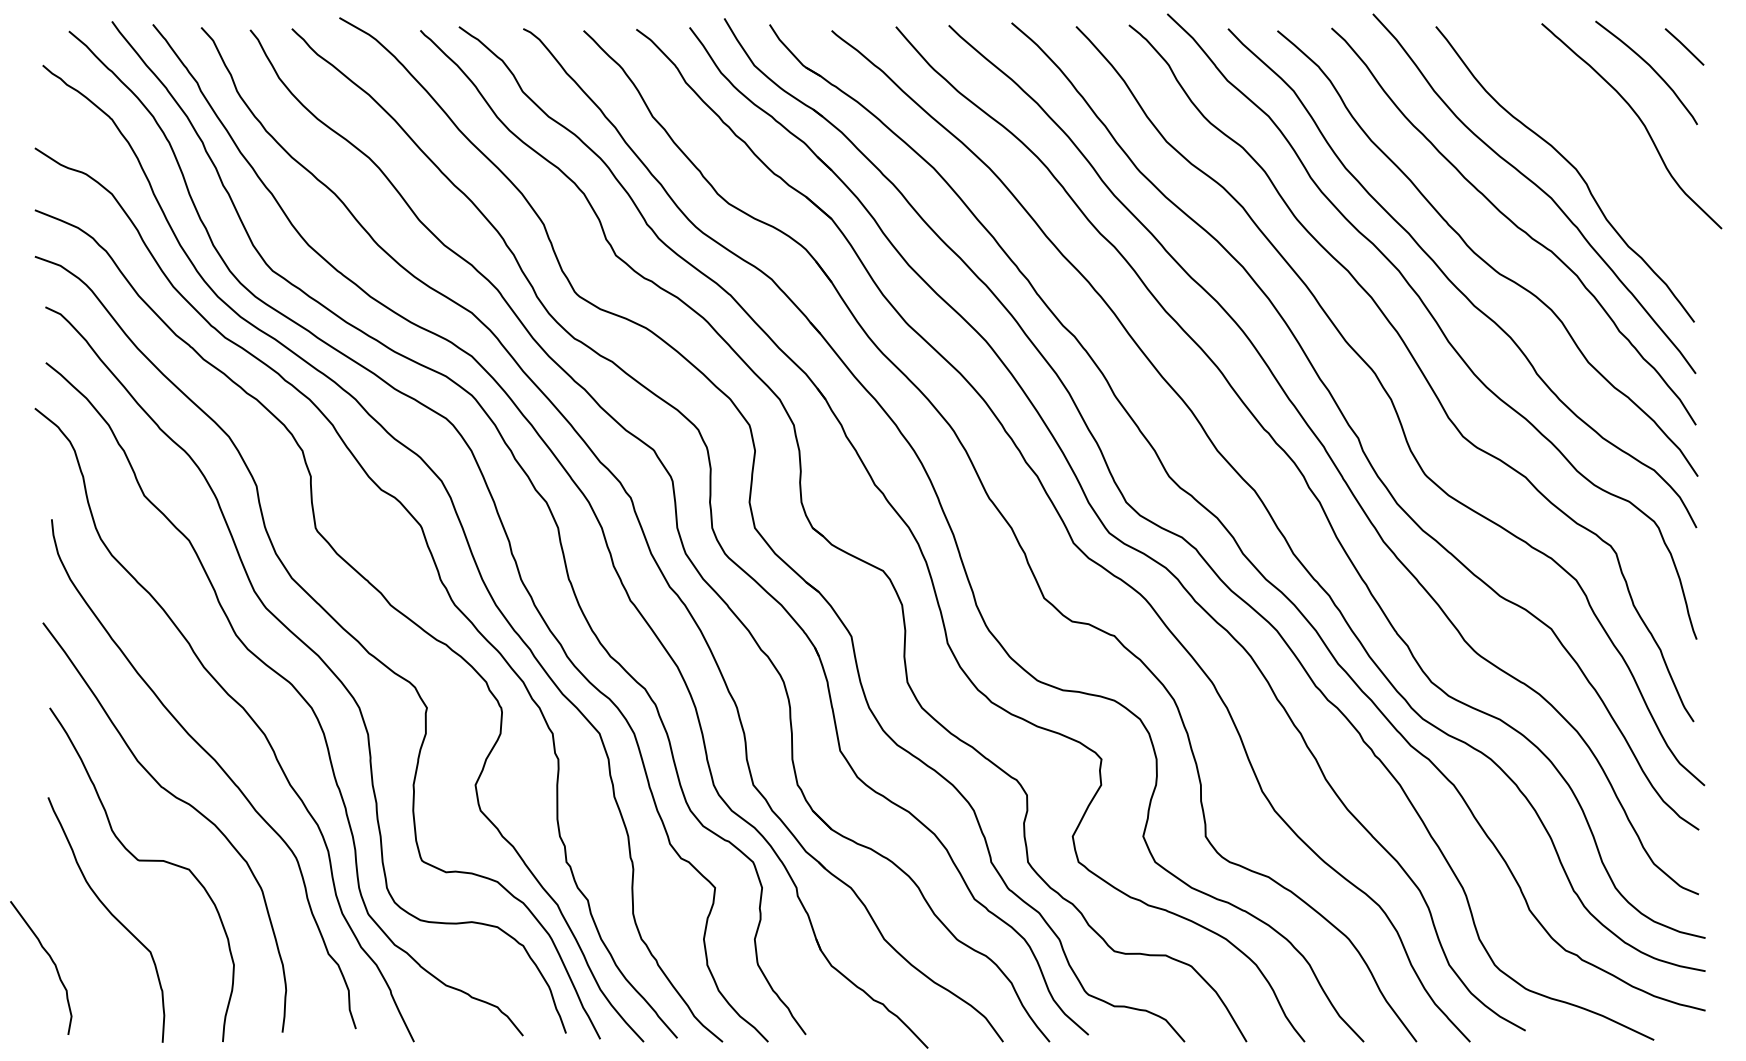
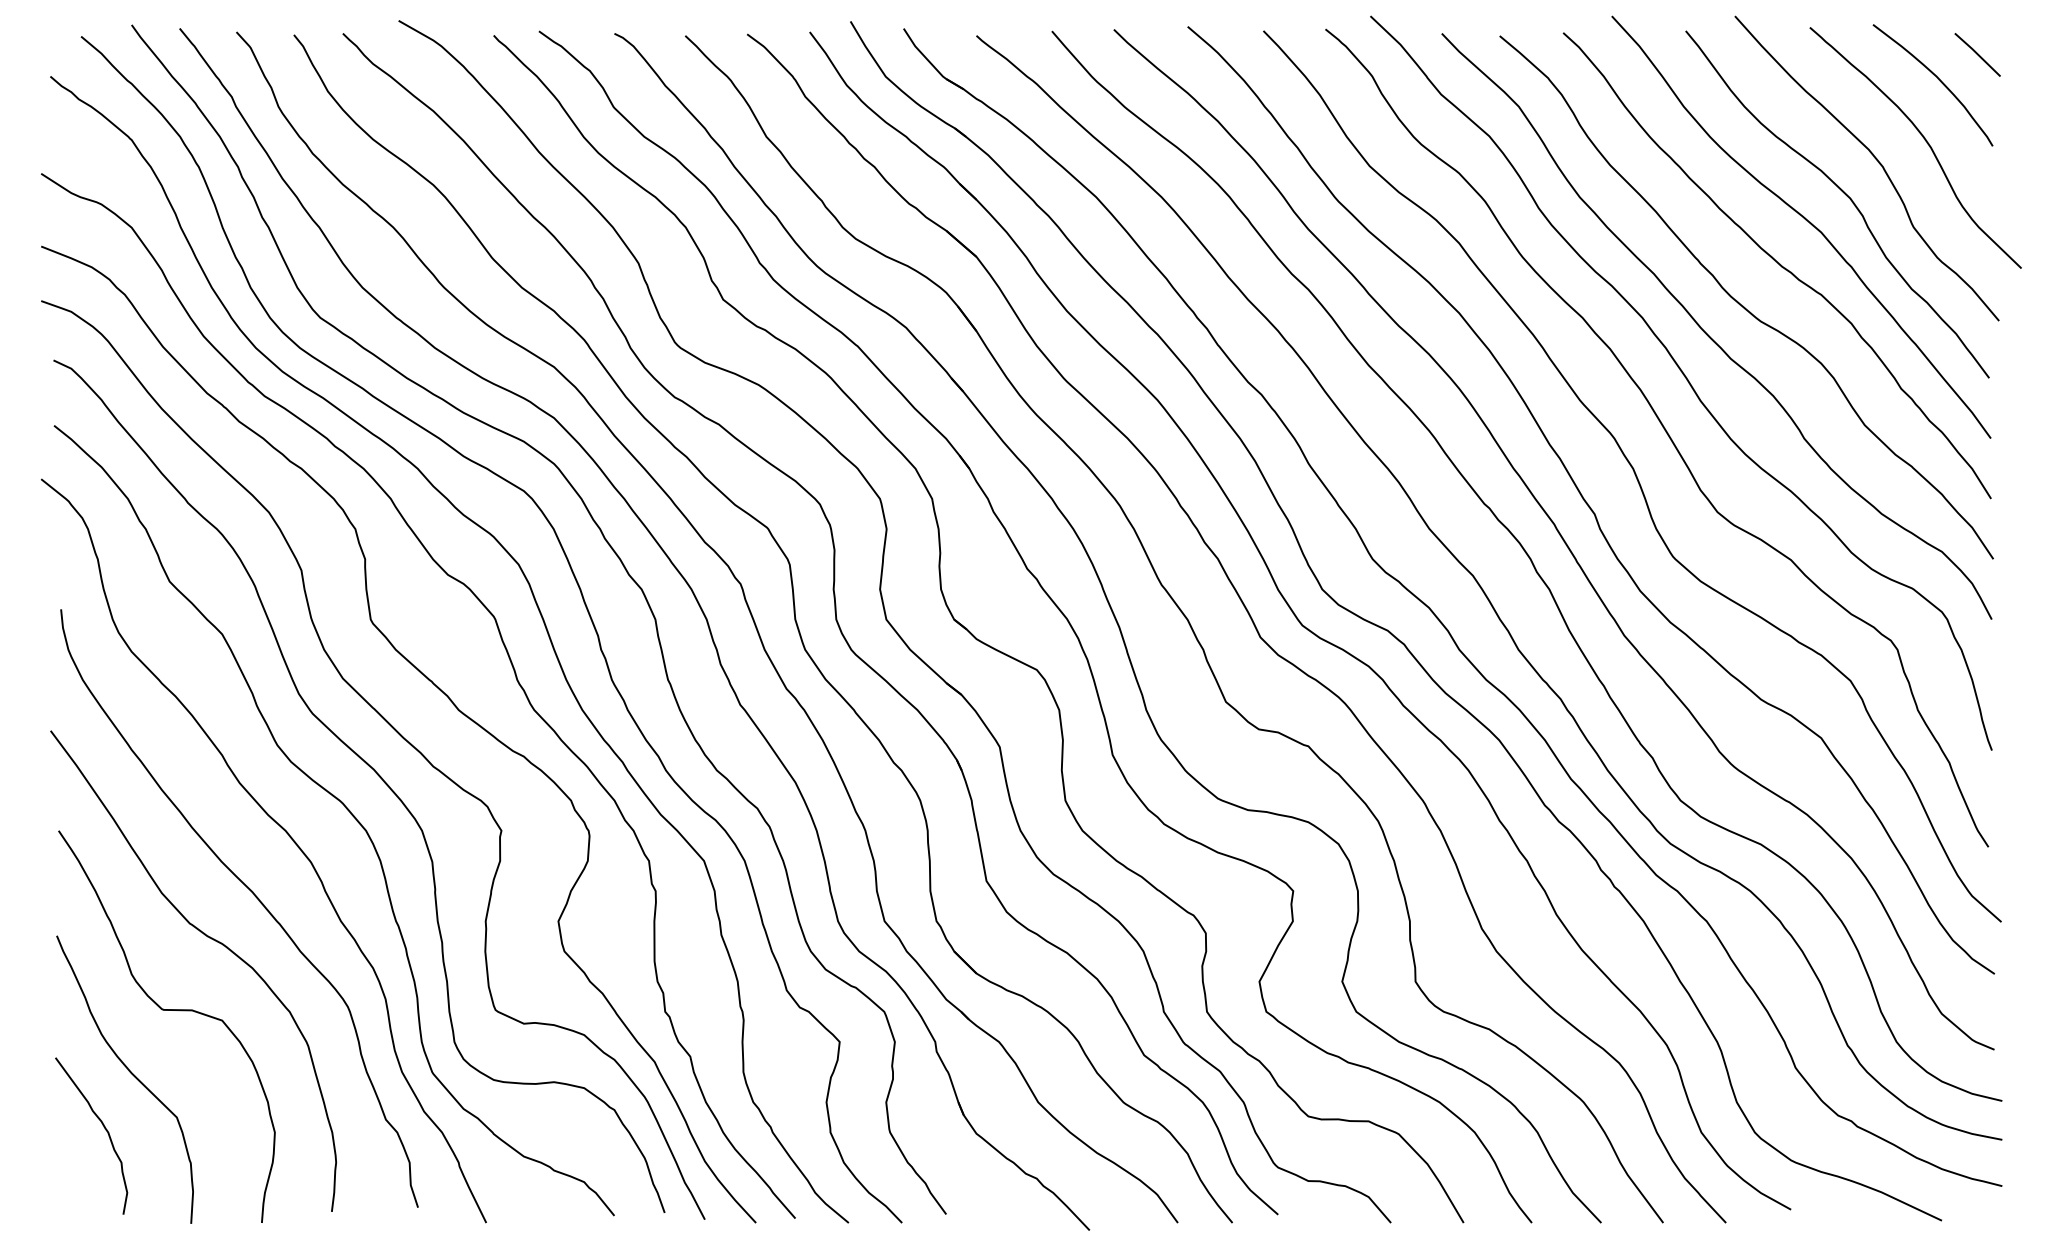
curve: (1597, 136) -> (1875, 159), added
curve: (51, 960) -> (103, 1127), moved

